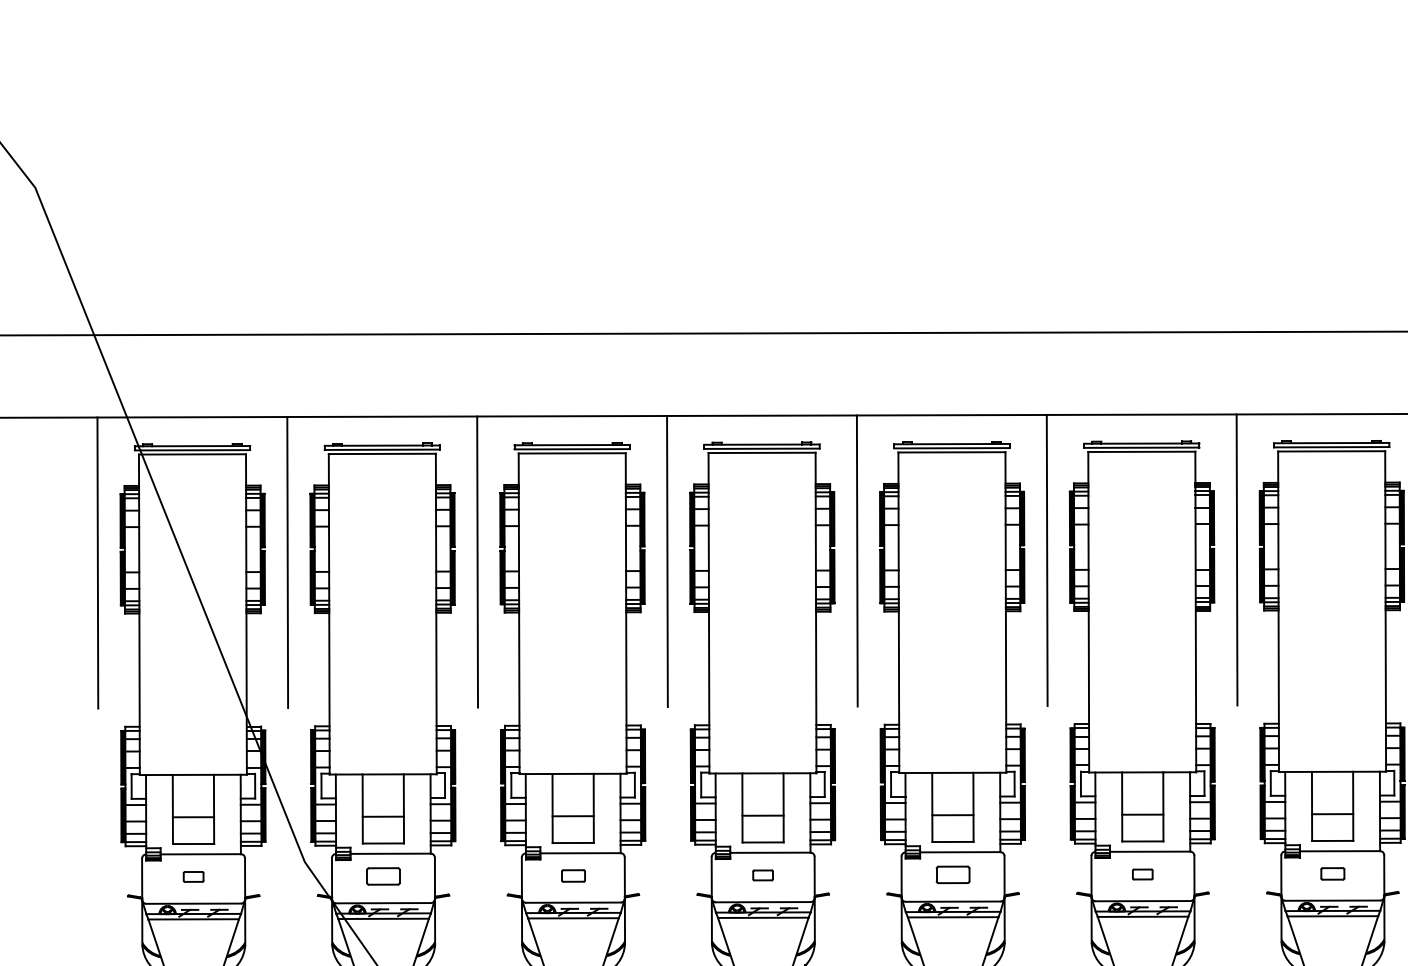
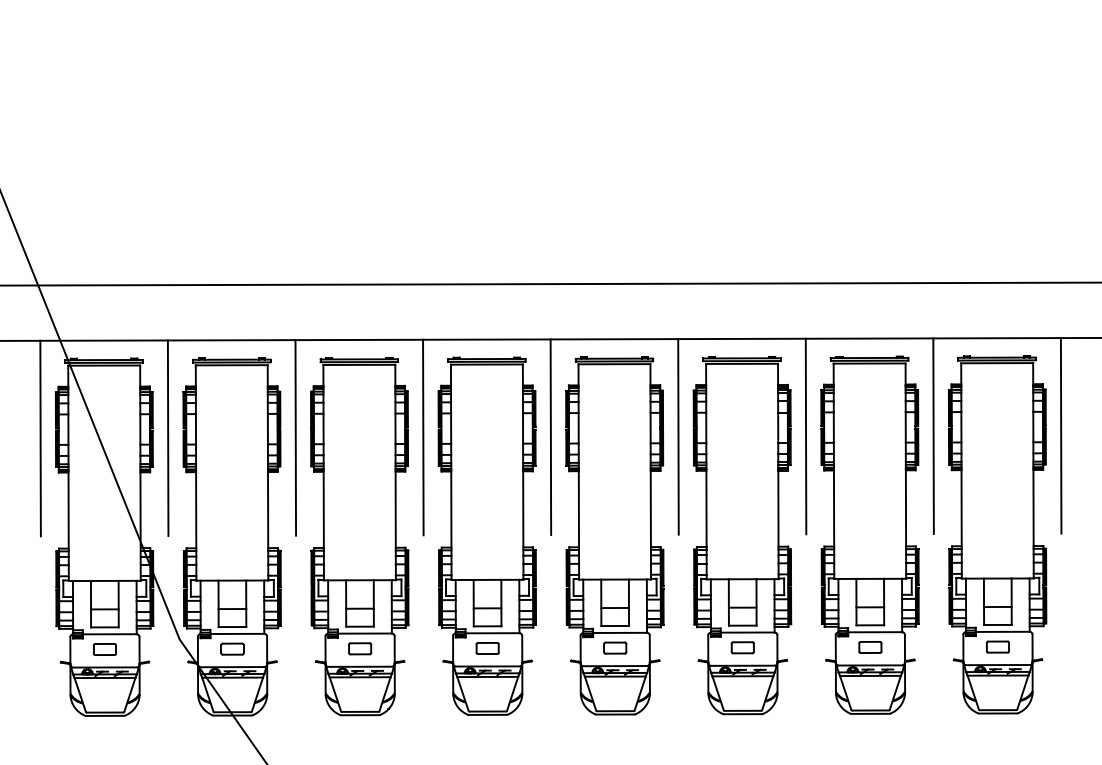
part: (1142, 873) -> (742, 647), size x1.67
part: (1332, 873) -> (870, 647), size x1.43
part: (573, 875) -> (360, 648), size x1.43
part: (762, 875) -> (487, 648), size x1.67
part: (192, 876) -> (104, 649), size x1.67

